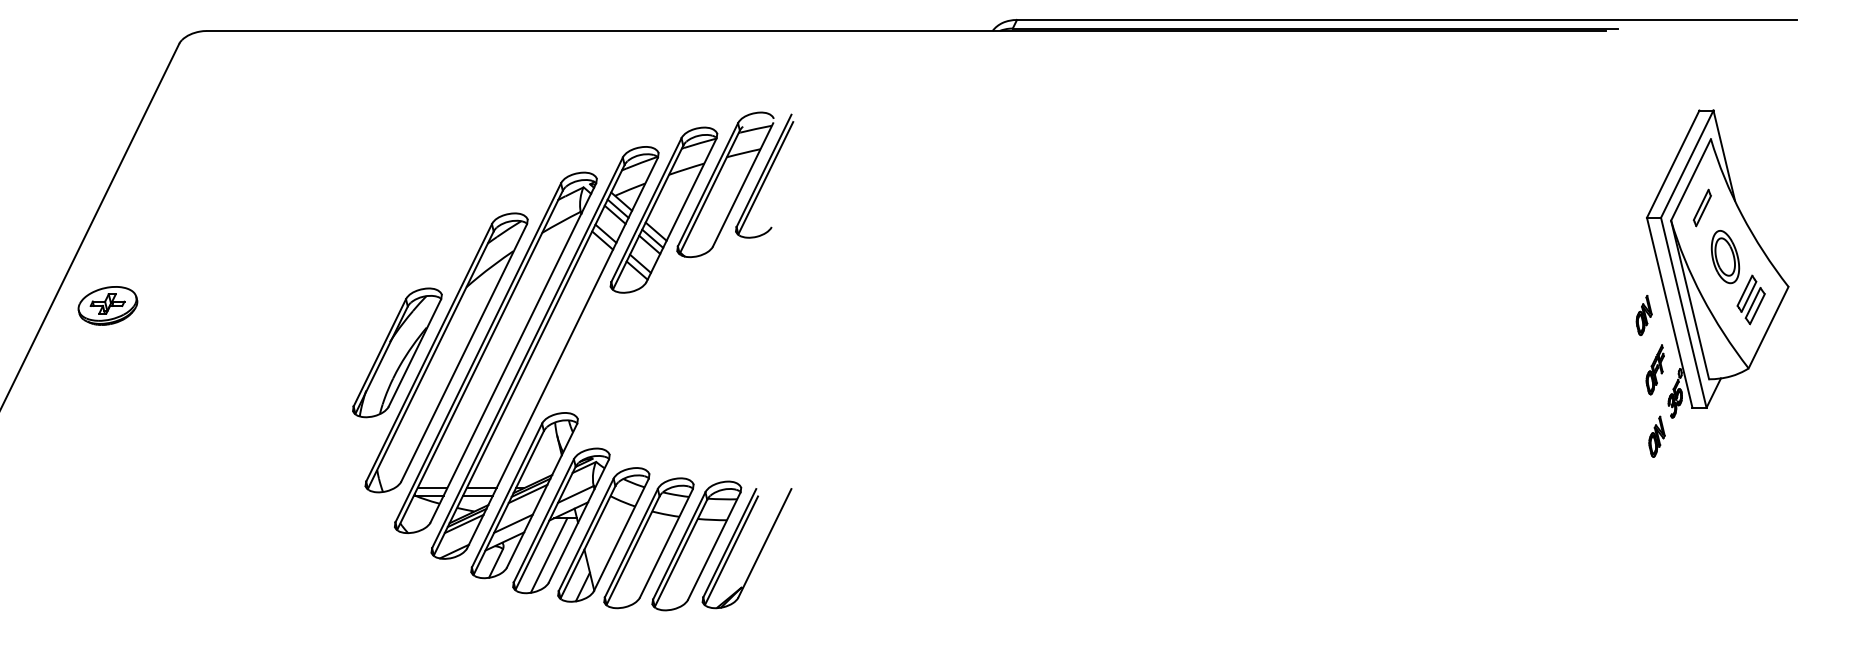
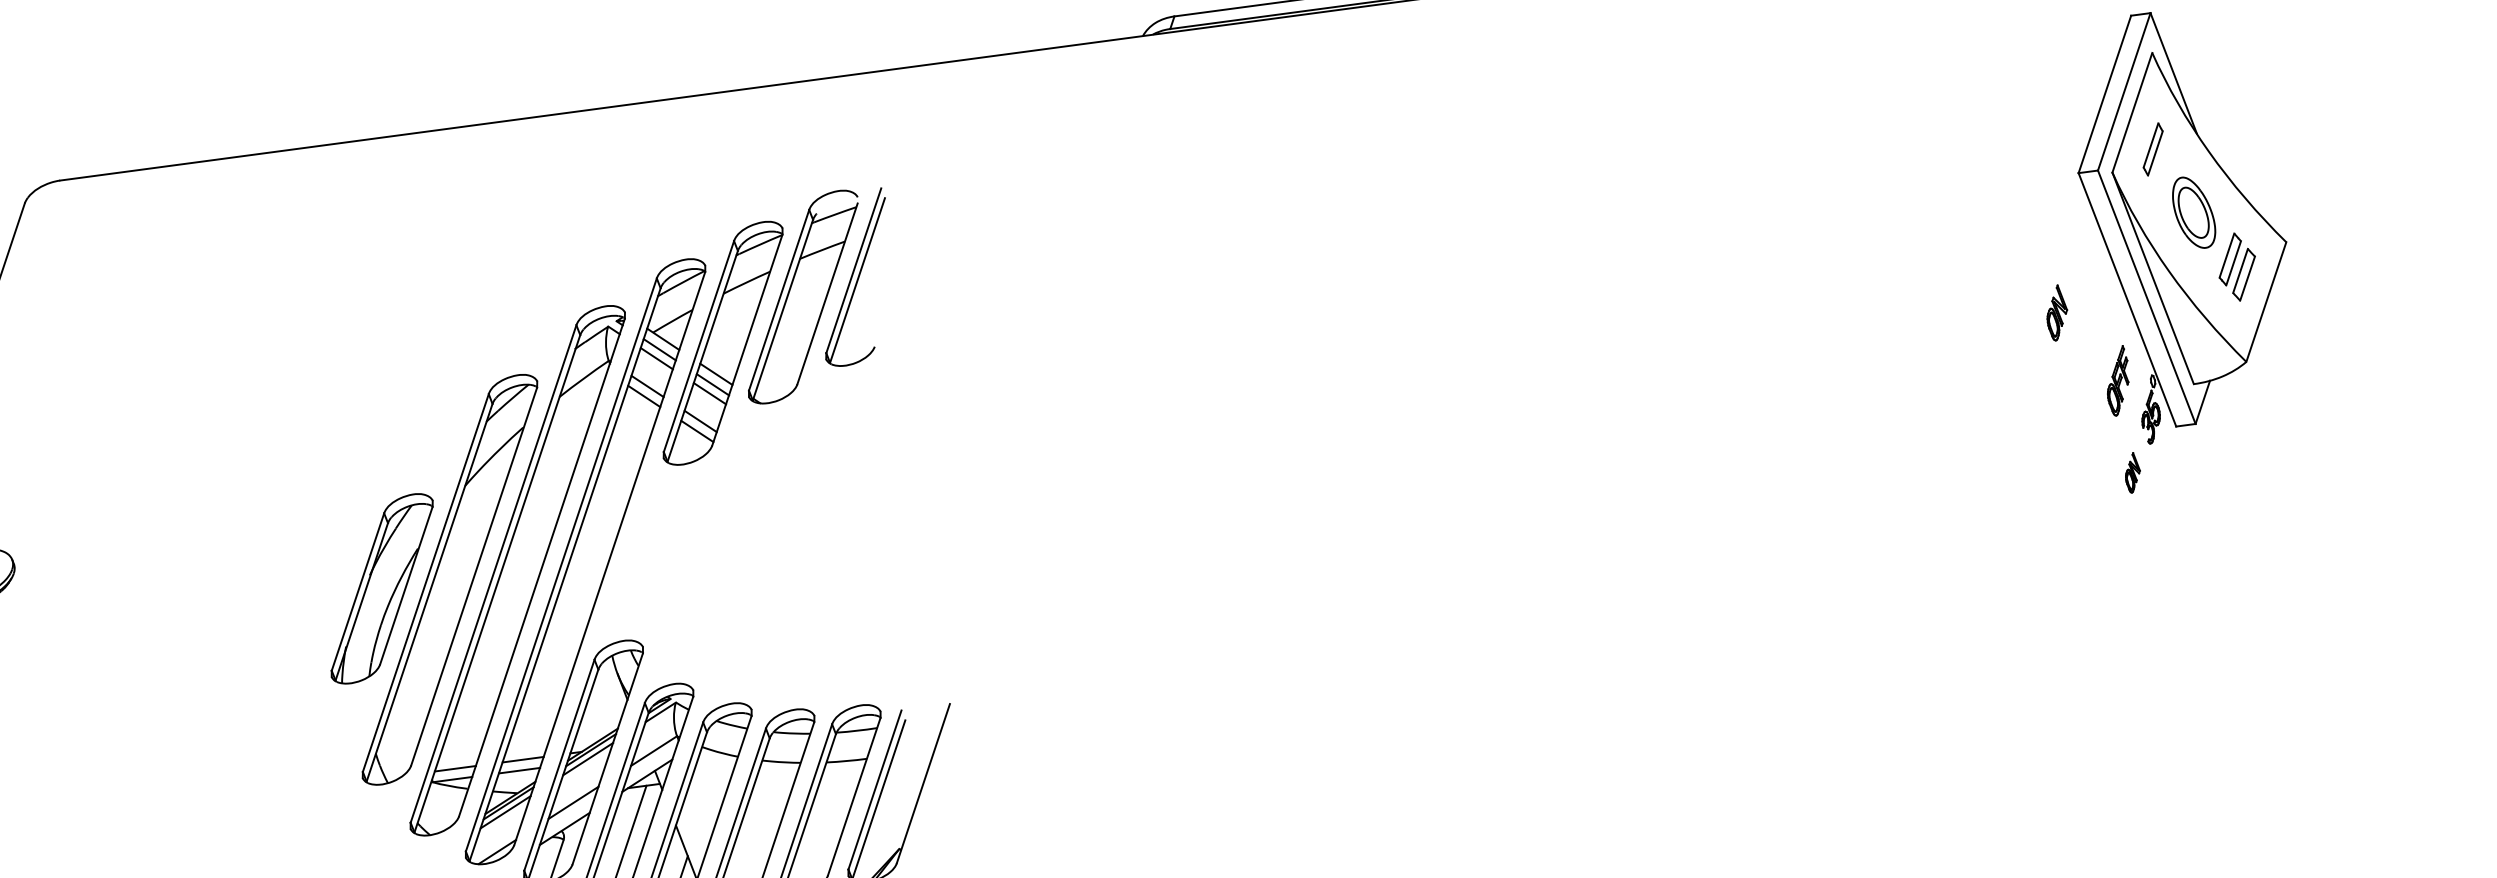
part: (1643, 315) -> (2055, 313), moved
part: (1656, 436) -> (2131, 472), size x0.7

